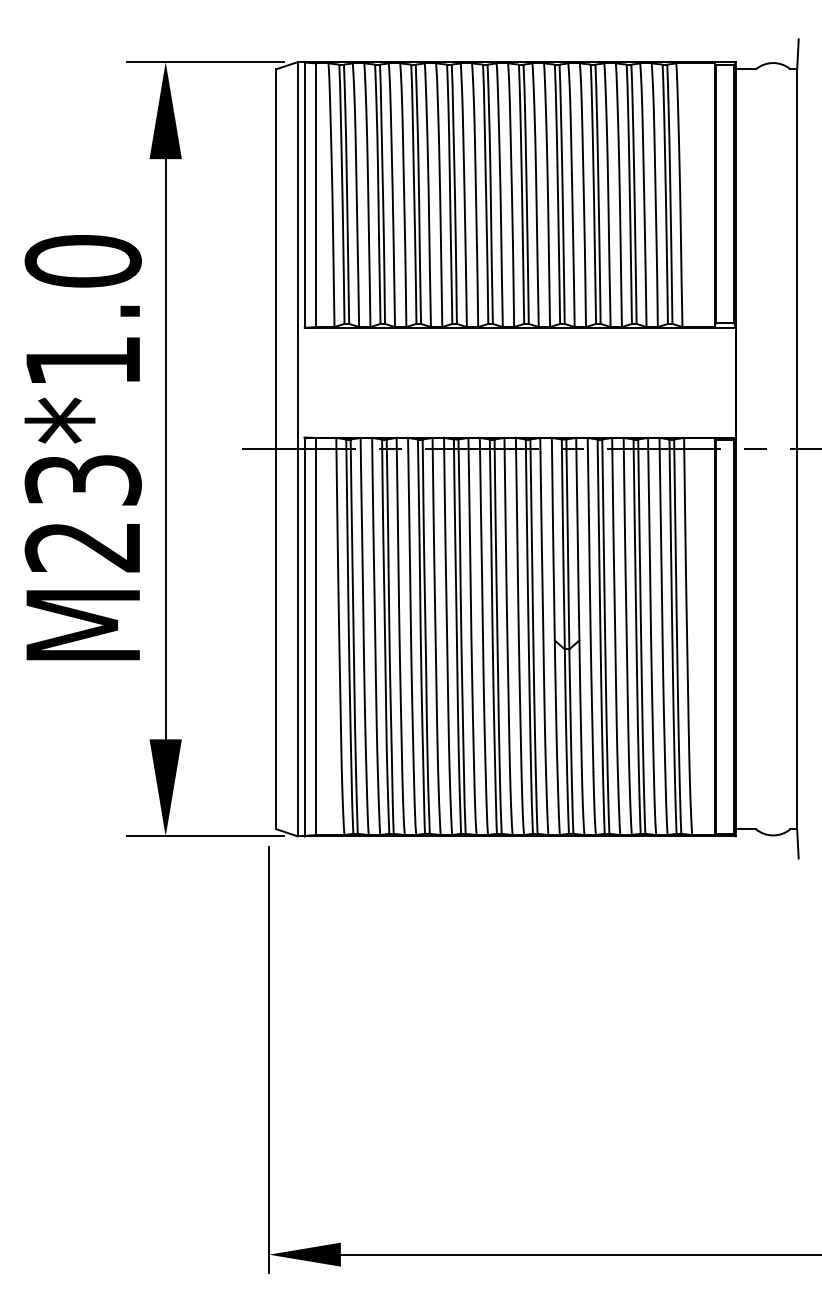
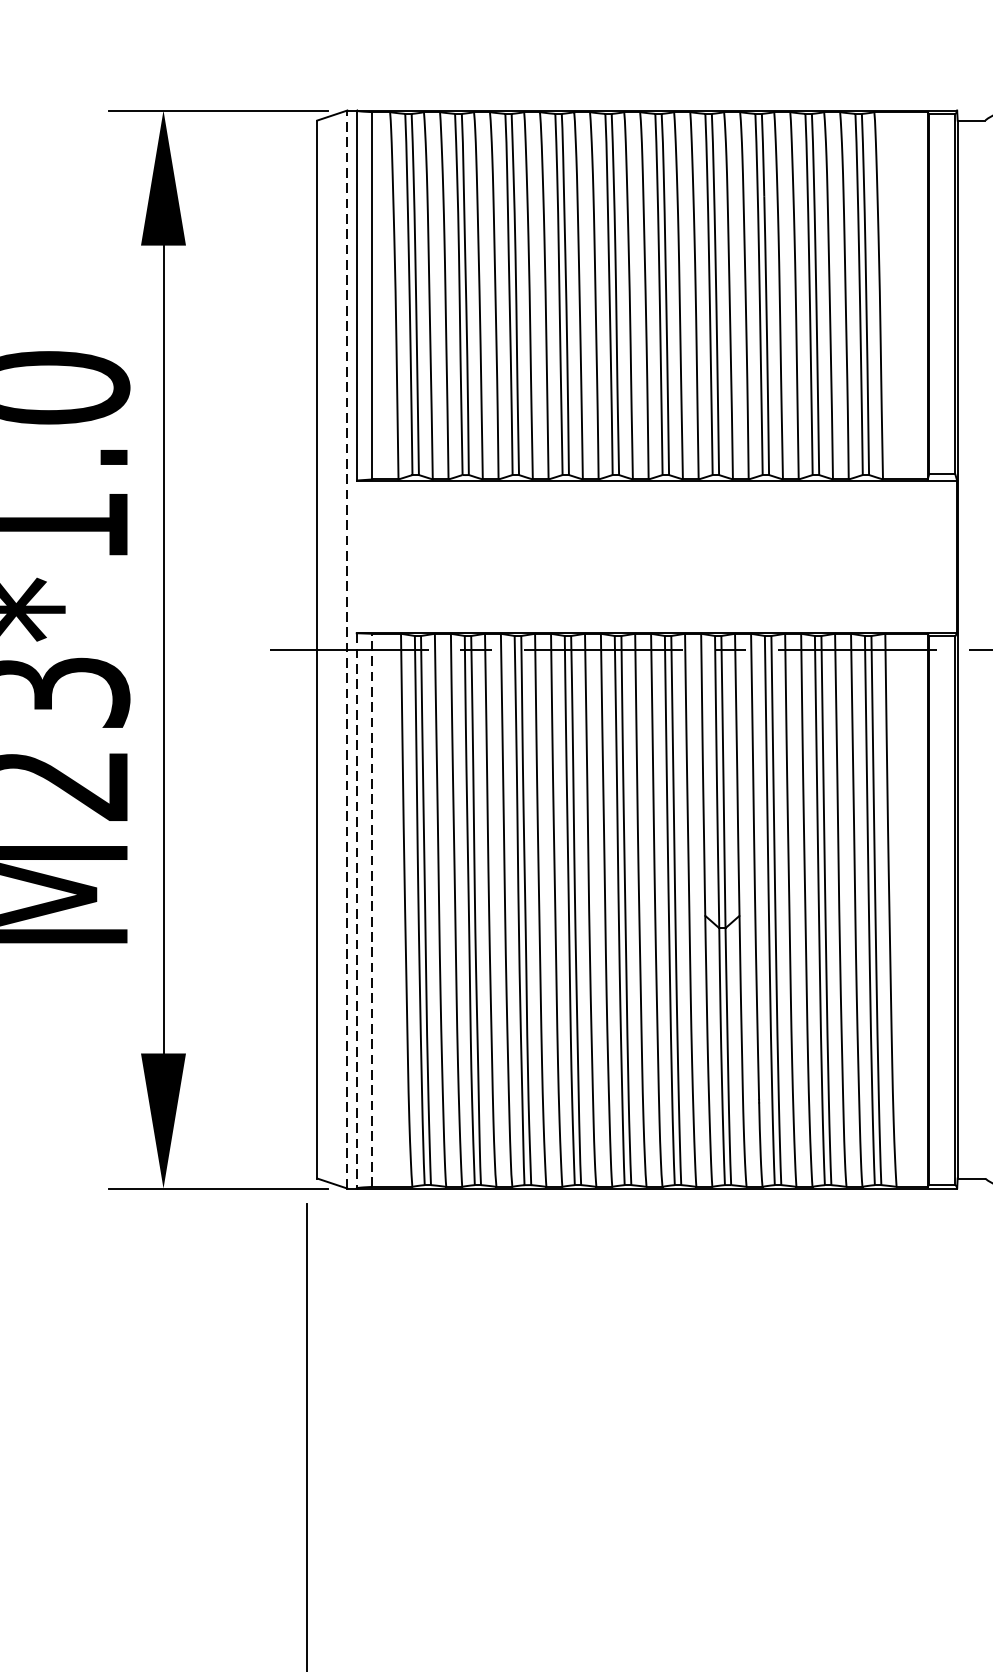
line: (297, 448) -> (346, 648), solid -> dashed
line: (315, 636) -> (372, 910), solid -> dashed
line: (304, 637) -> (356, 911), solid -> dashed

